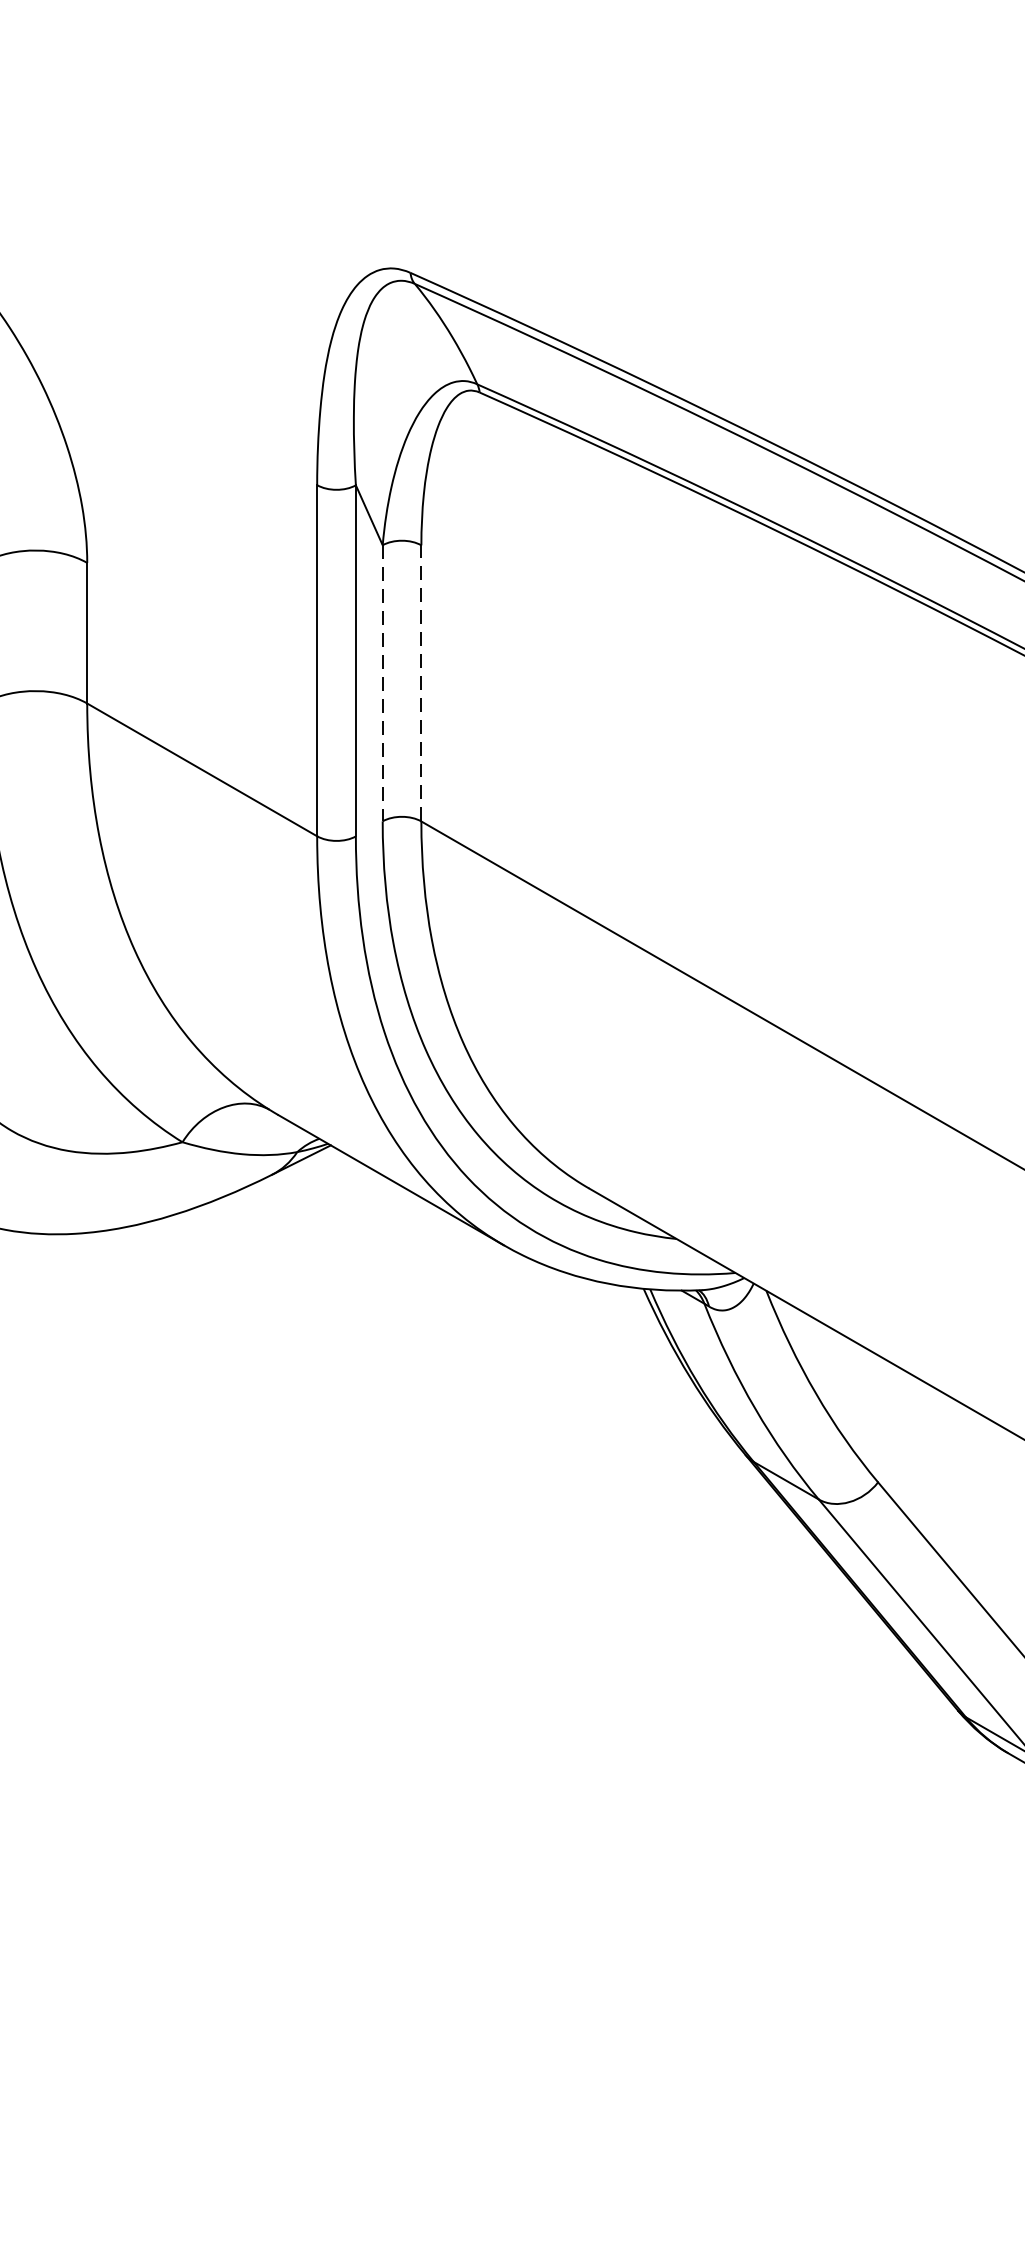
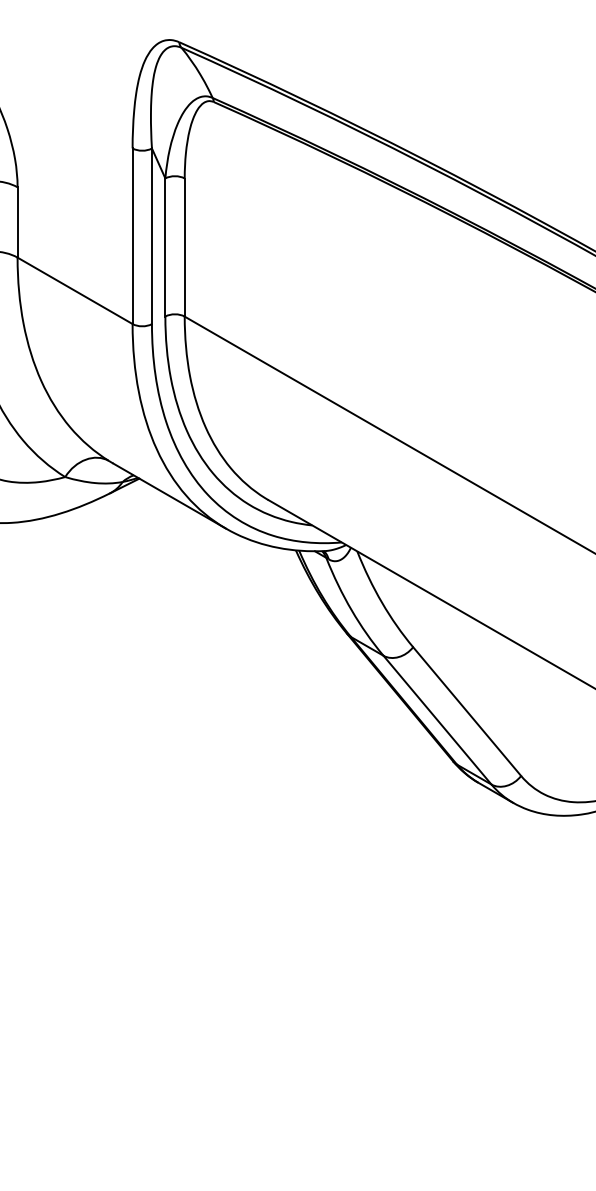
line: (420, 683) -> (184, 247), dashed -> solid
line: (382, 685) -> (165, 248), dashed -> solid

